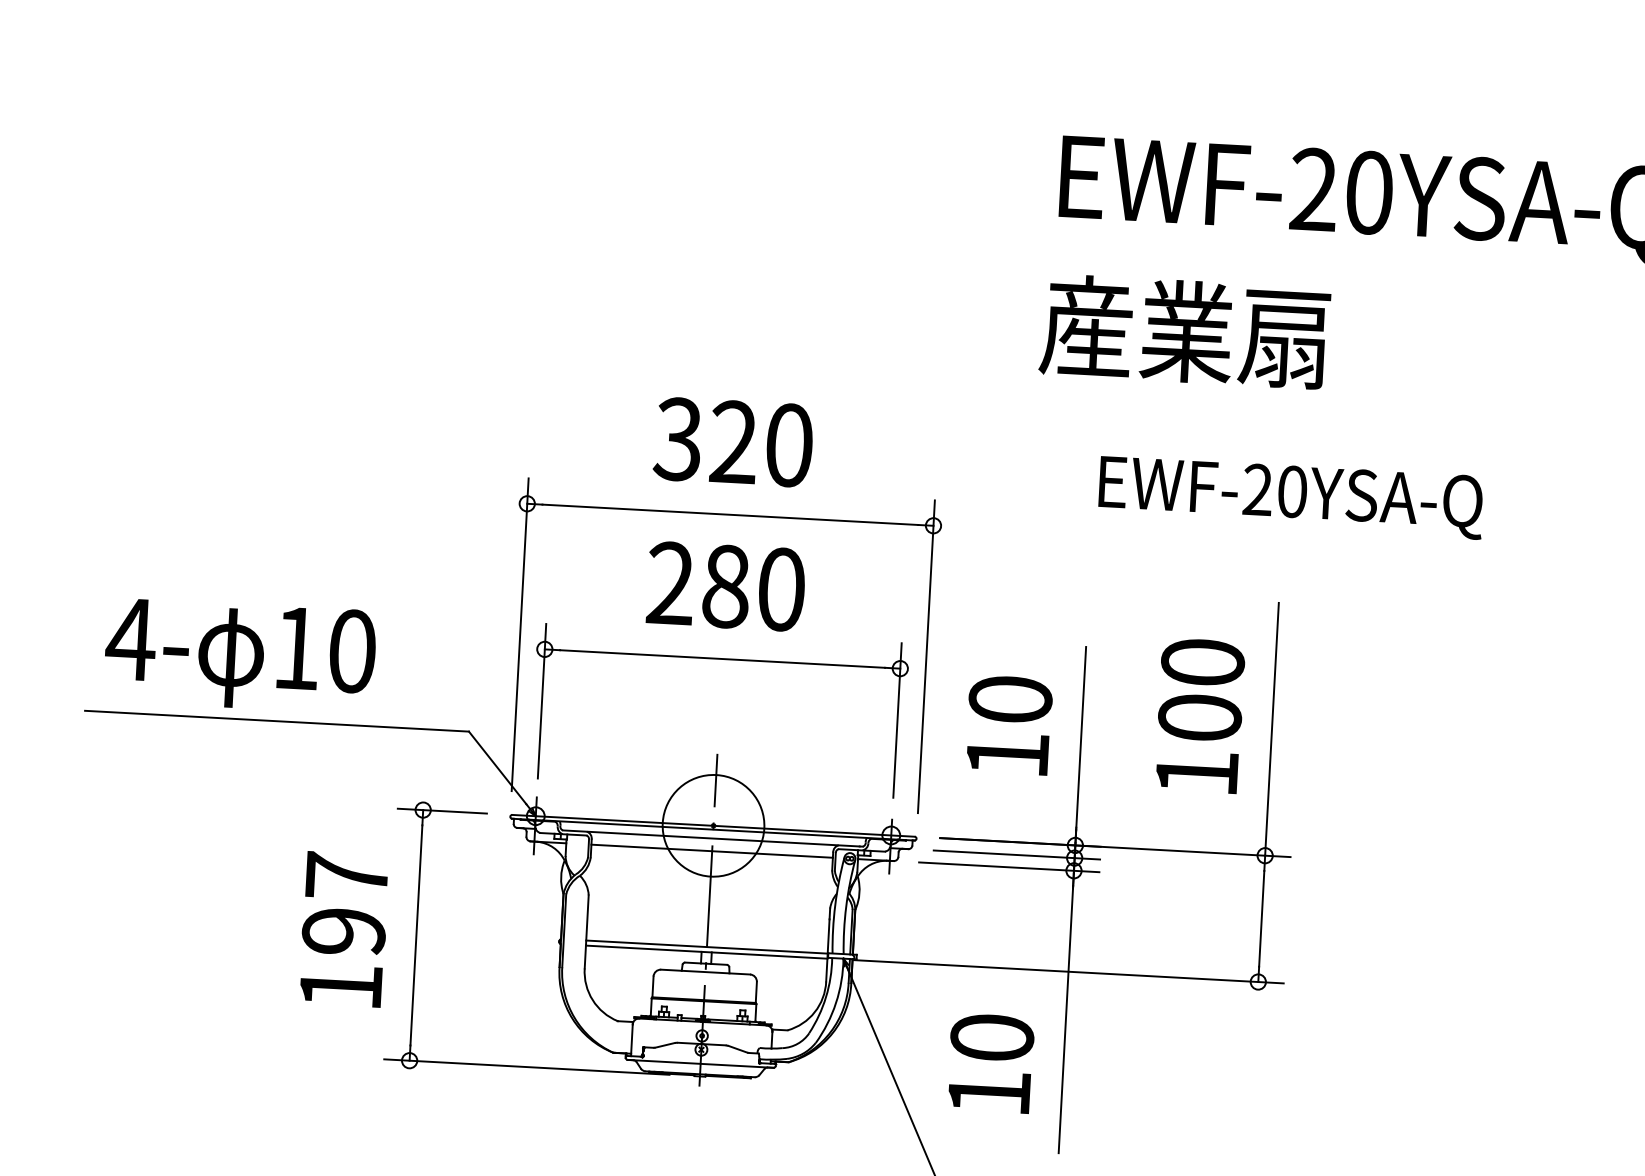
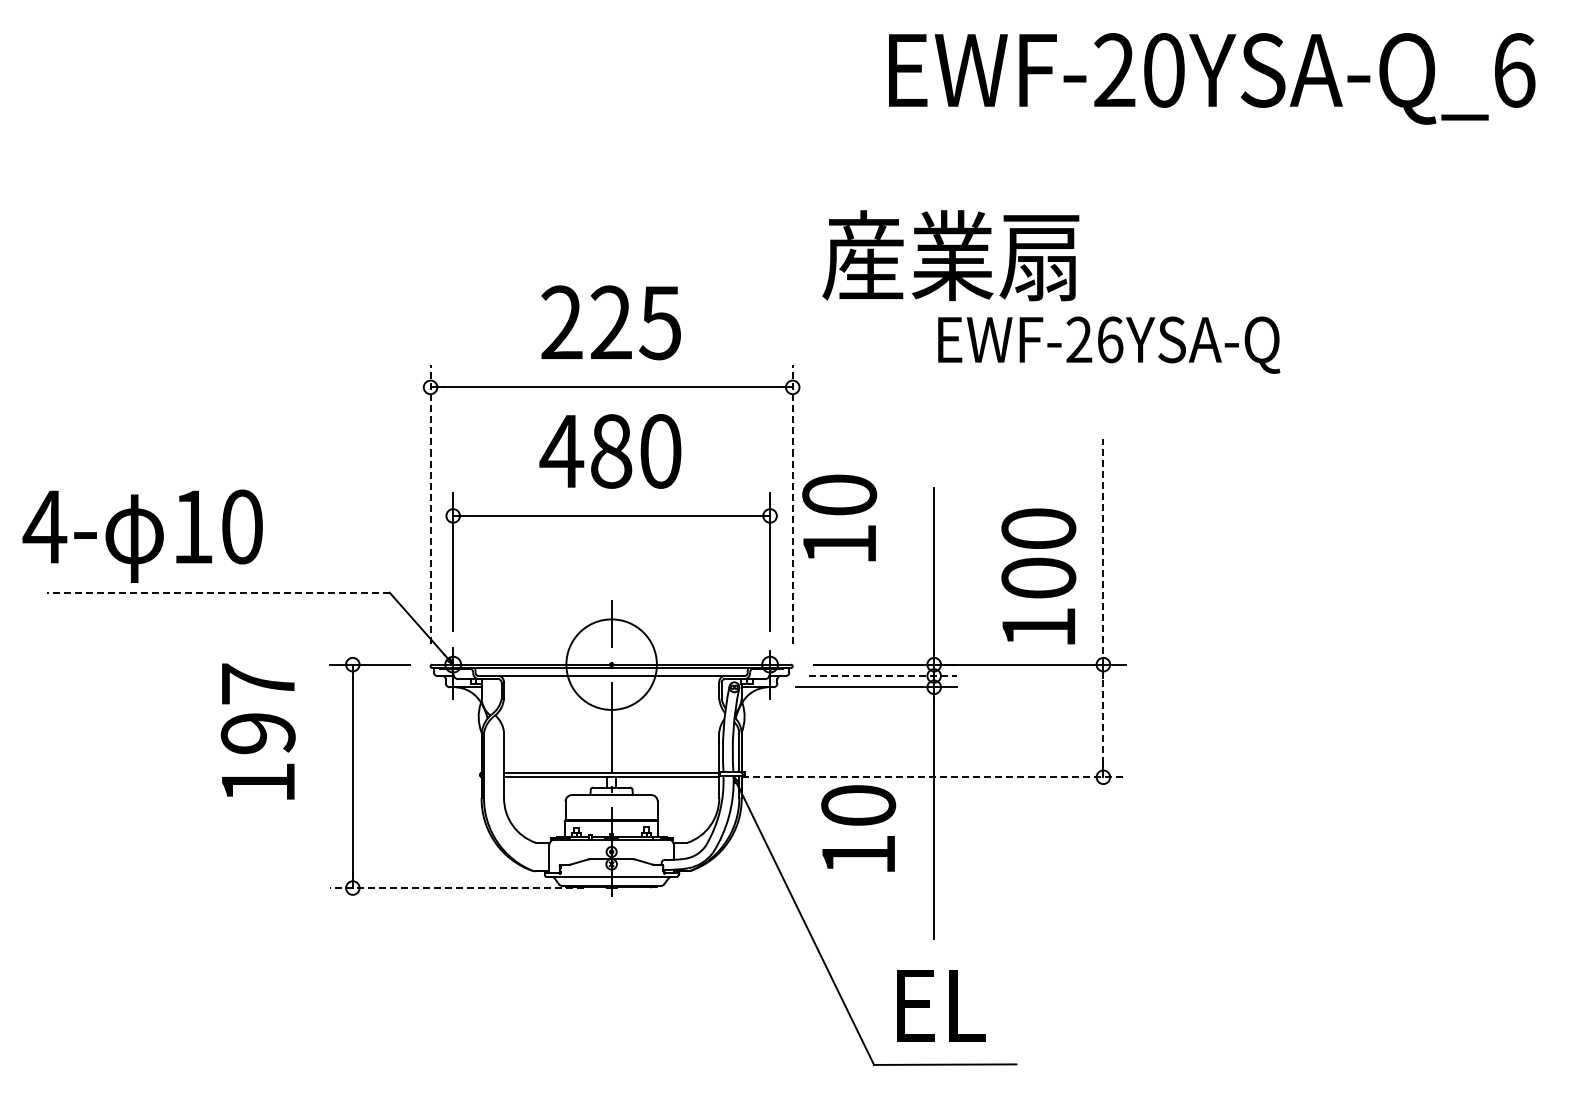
text: (1184, 331) -> (950, 255), moved
text: (733, 441) -> (610, 322), 320 -> 225
text: (1292, 491) -> (1110, 339), EWF-20YSA-Q -> EWF-26YSA-Q
text: (670, 582) -> (561, 450), 280 -> 480
line: (520, 634) -> (430, 503), solid -> dashed
text: (239, 654) -> (142, 535), moved
line: (926, 656) -> (792, 503), solid -> dashed
text: (1199, 715) -> (1038, 576), moved
line: (276, 720) -> (218, 592), solid -> dashed
text: (1009, 724) -> (839, 517), moved
line: (1272, 729) -> (1103, 552), solid -> dashed
line: (711, 851) -> (611, 687), removed
line: (1017, 854) -> (883, 675), solid -> dashed
line: (1261, 918) -> (1103, 720), solid -> dashed
text: (343, 929) -> (257, 731), moved
line: (1068, 972) -> (934, 777), solid -> dashed
text: (990, 1063) -> (858, 828), moved
line: (525, 1067) -> (456, 888), solid -> dashed

